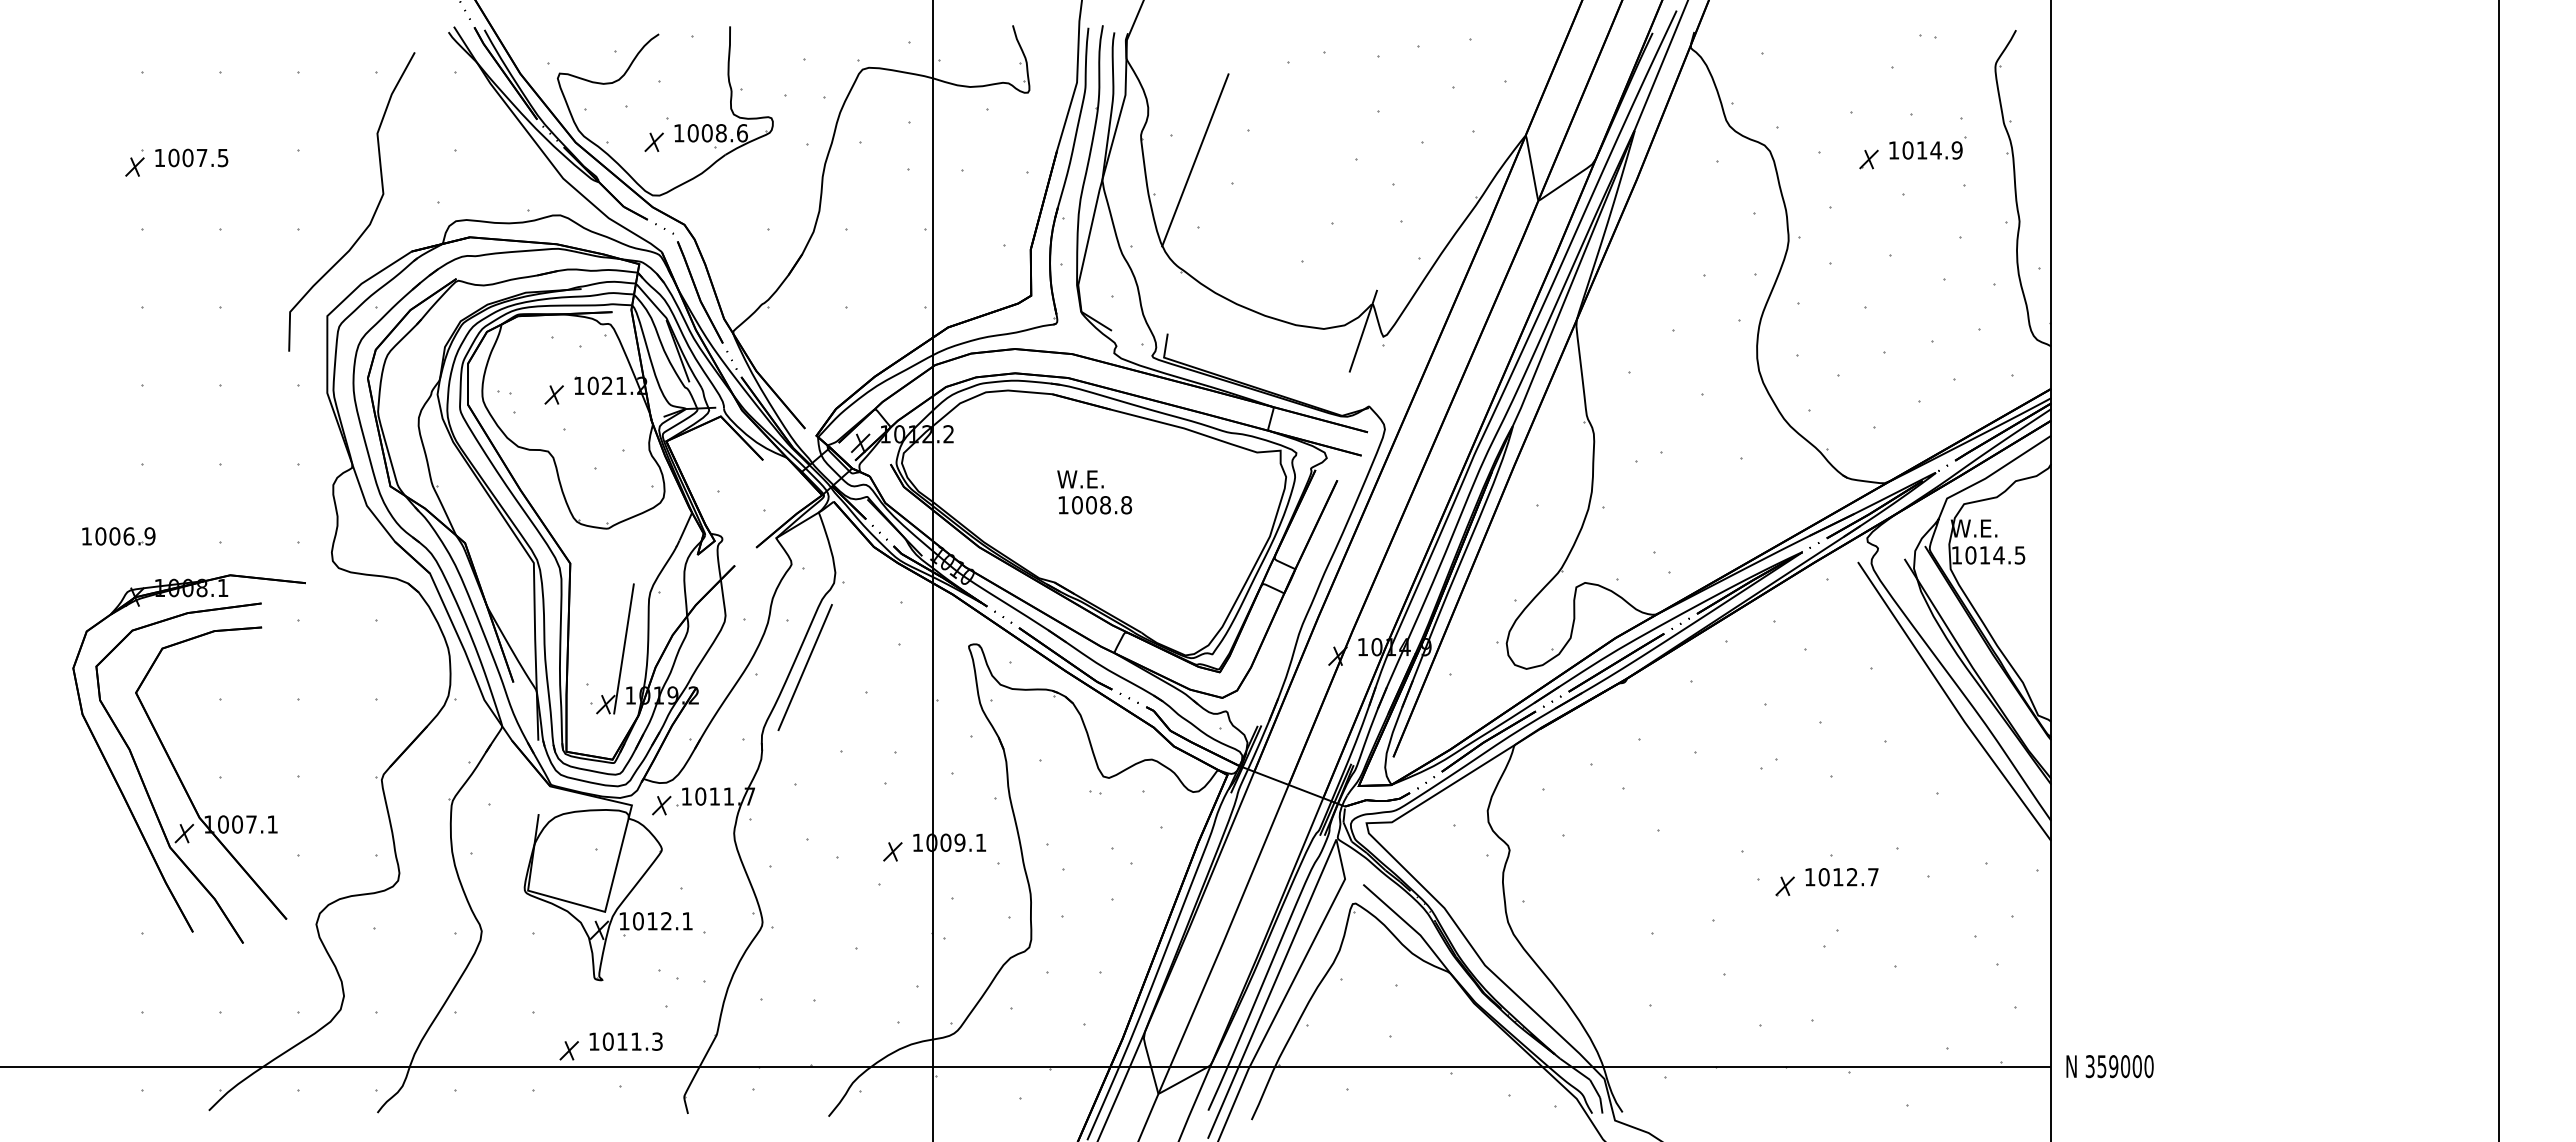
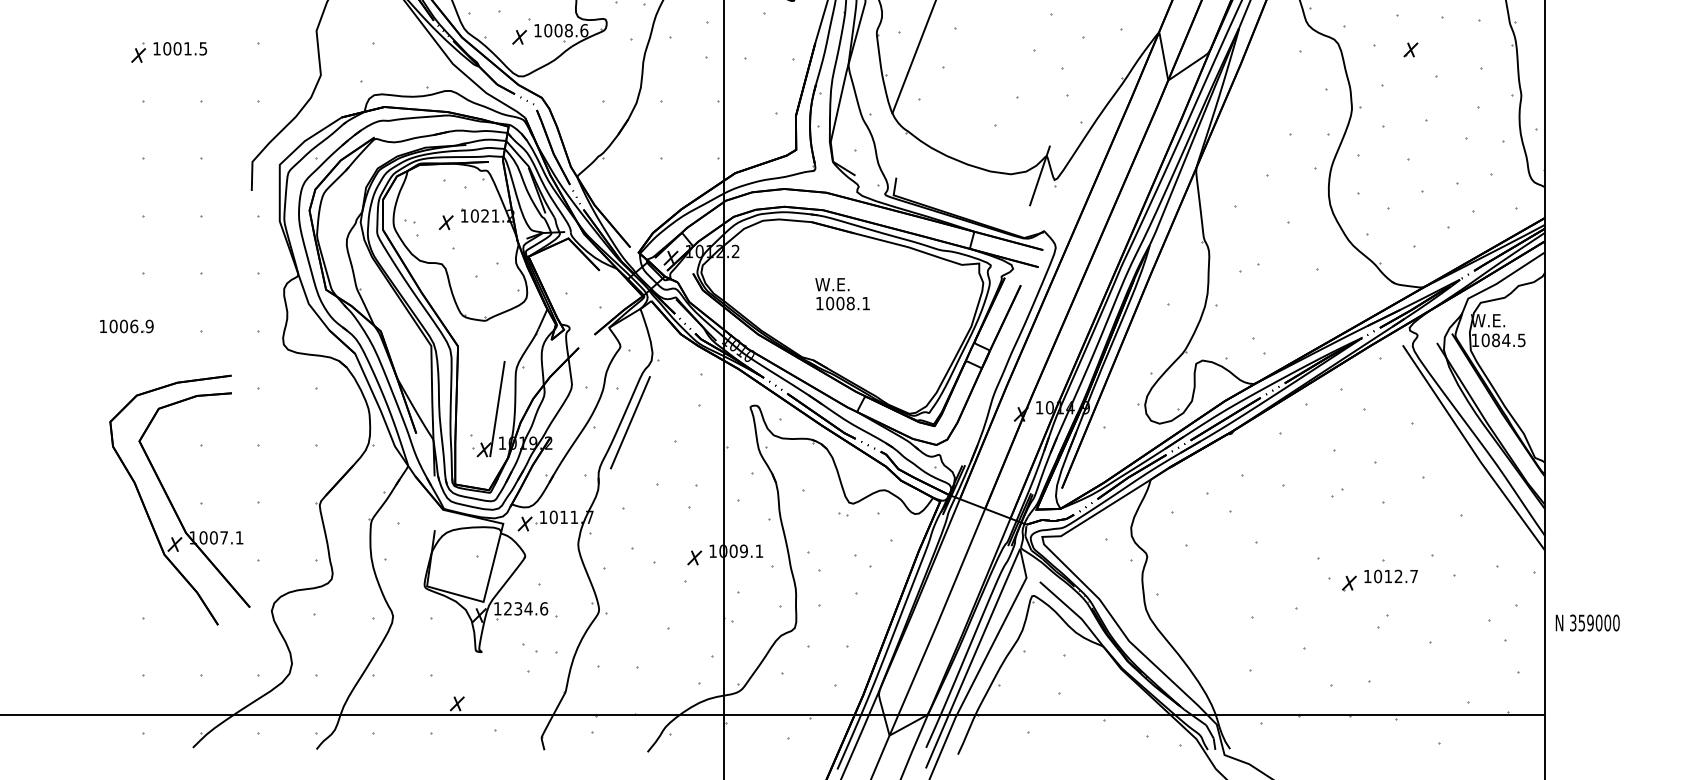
part: (1927, 147) -> (1453, 41), removed
text: (202, 157) -> (188, 48), 1007.5 -> 1001.5
text: (1126, 505) -> (866, 303), 1008.8 -> 1008.1
text: (1984, 555) -> (1495, 340), 1014.5 -> 1084.5
part: (120, 787) -> (128, 510), removed
text: (663, 921) -> (526, 609), 1012.1 -> 1234.6
part: (625, 1041) -> (498, 697), removed
text: (2109, 1066) -> (1587, 622), moved

